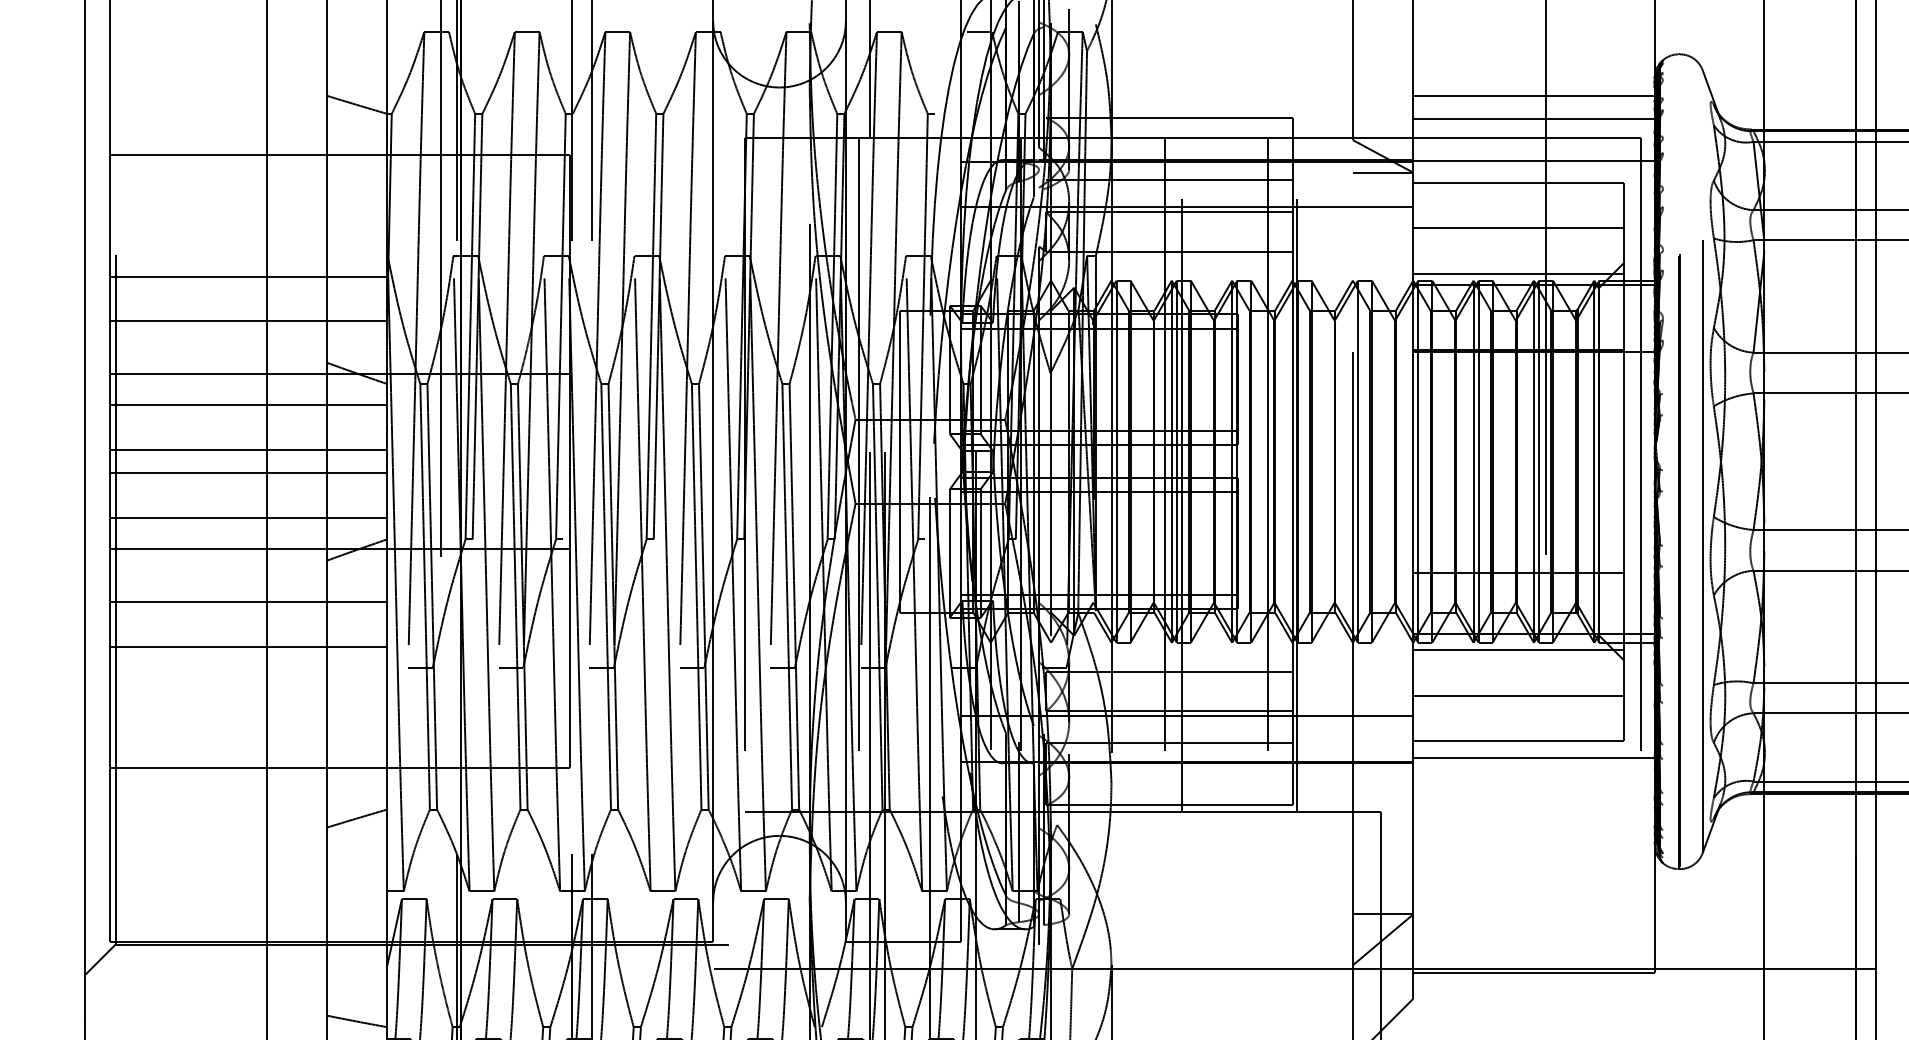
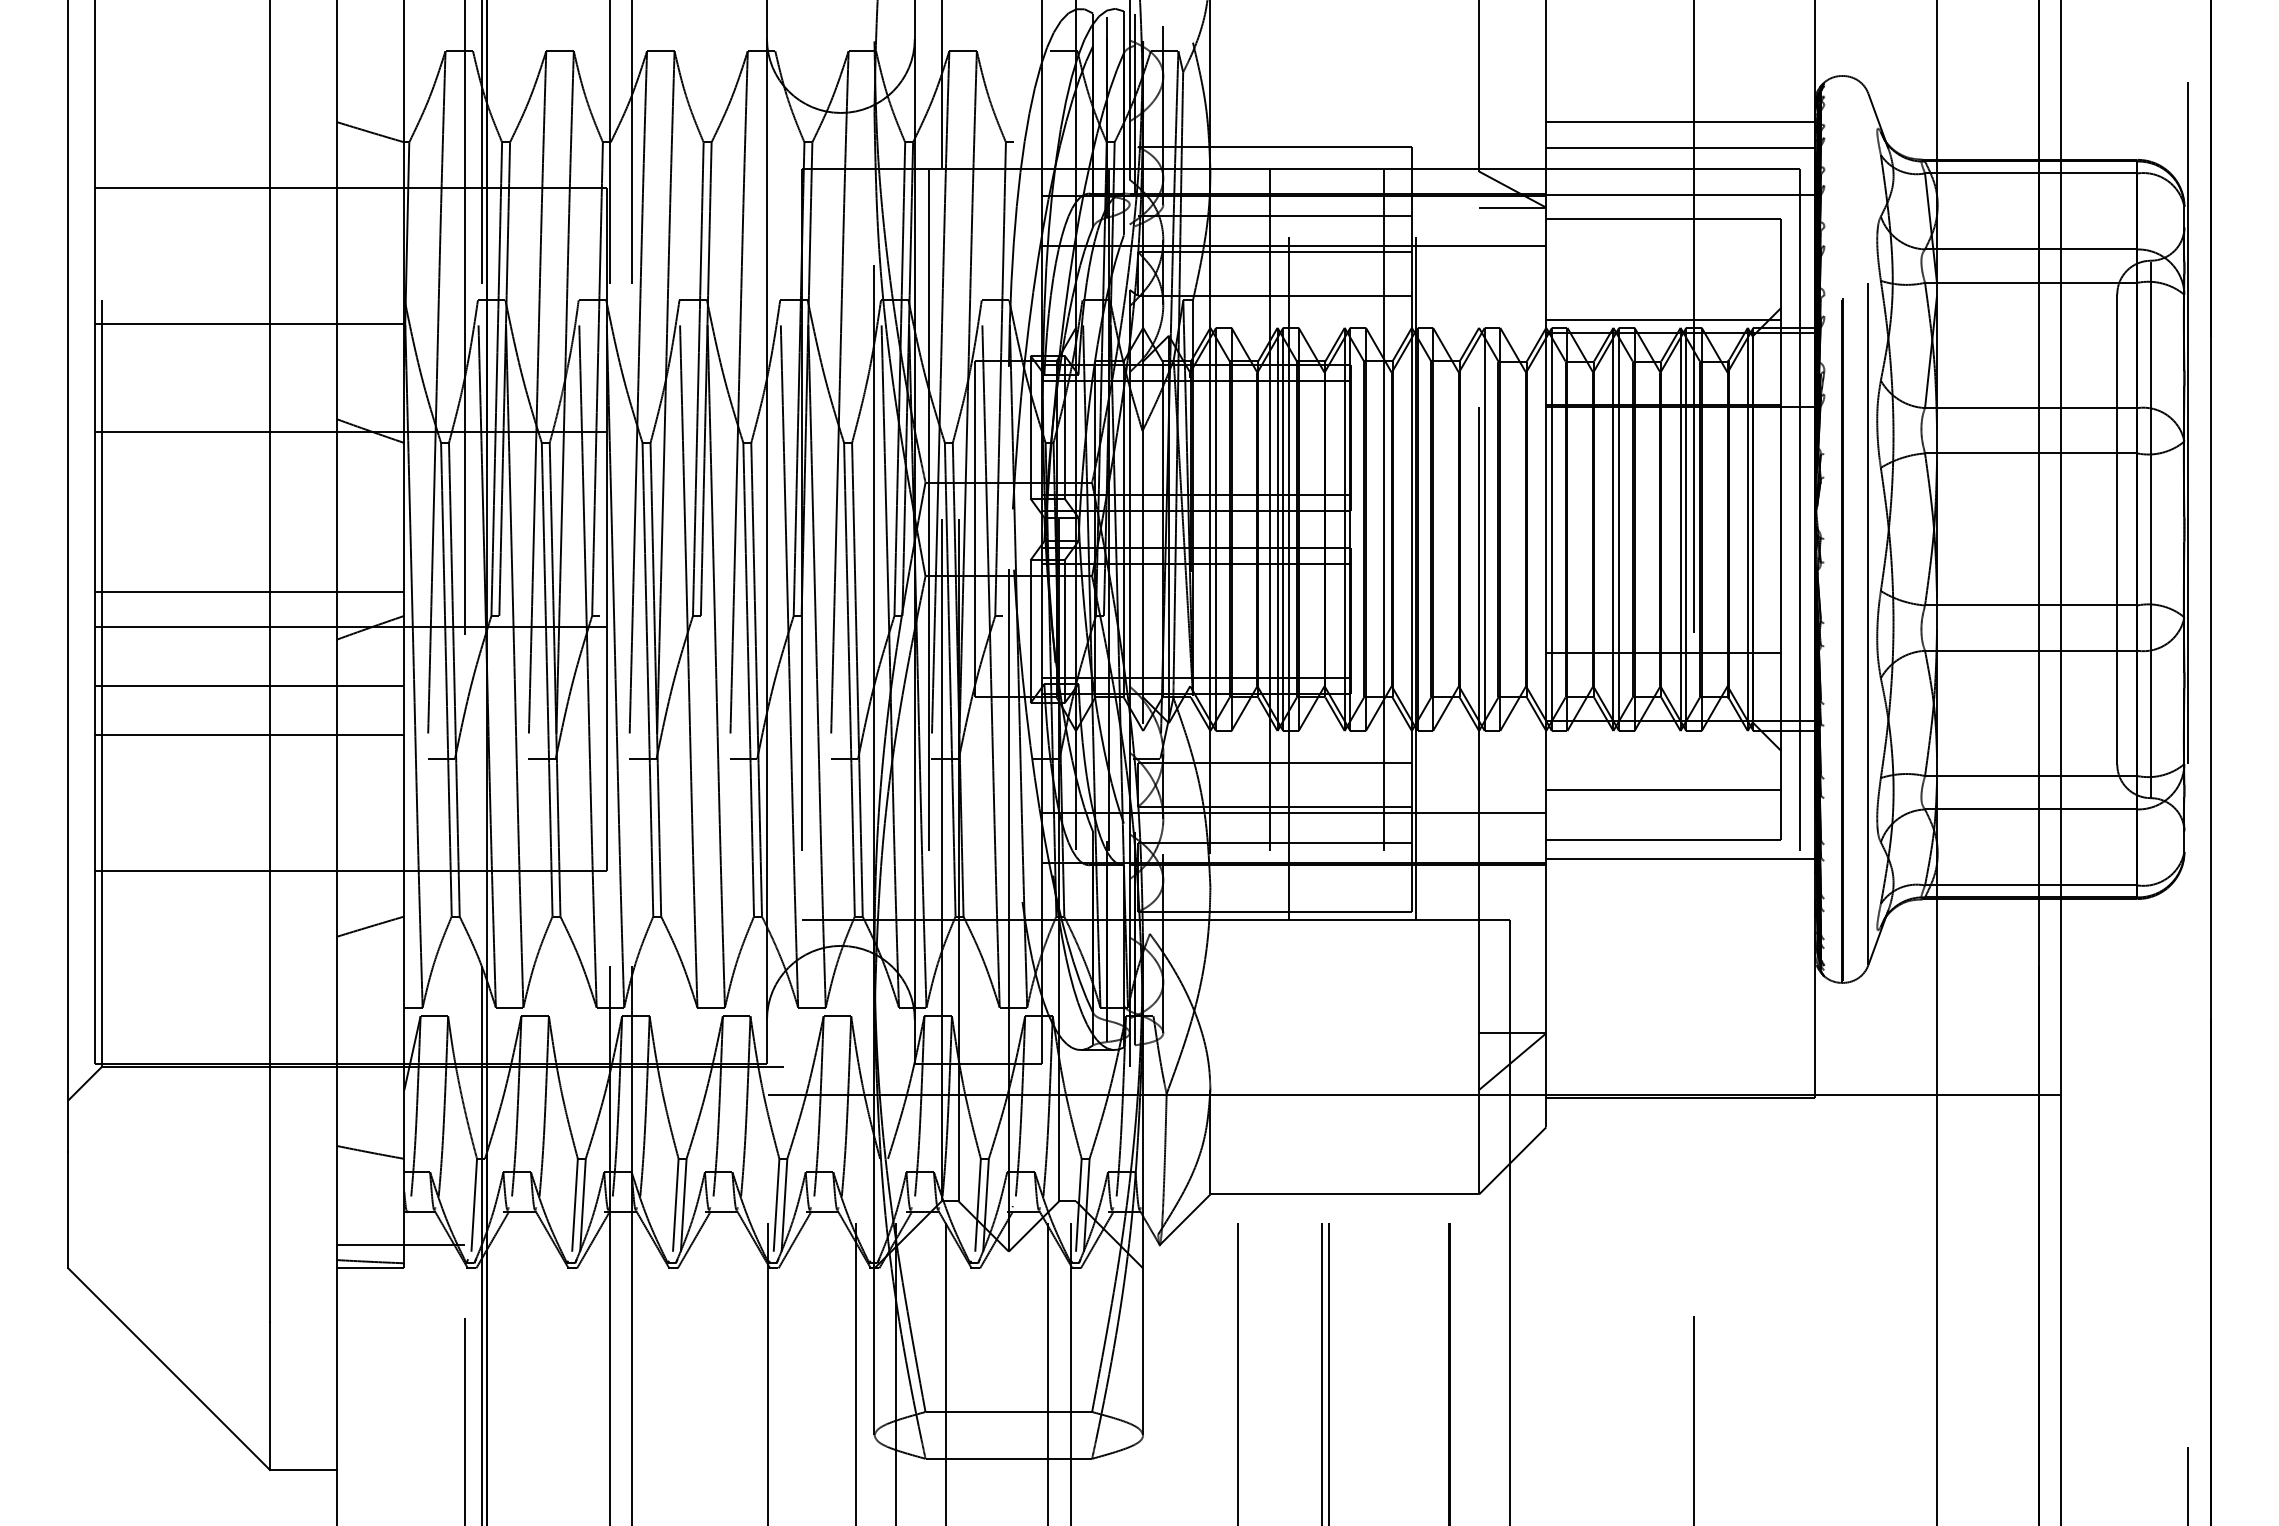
line: (1518, 228) -> (1663, 269), removed
line: (248, 321) -> (249, 373), removed
line: (248, 405) -> (249, 466), removed
line: (248, 450) -> (249, 516), removed
line: (248, 473) -> (249, 542), removed
line: (1518, 649) -> (1663, 738), removed

